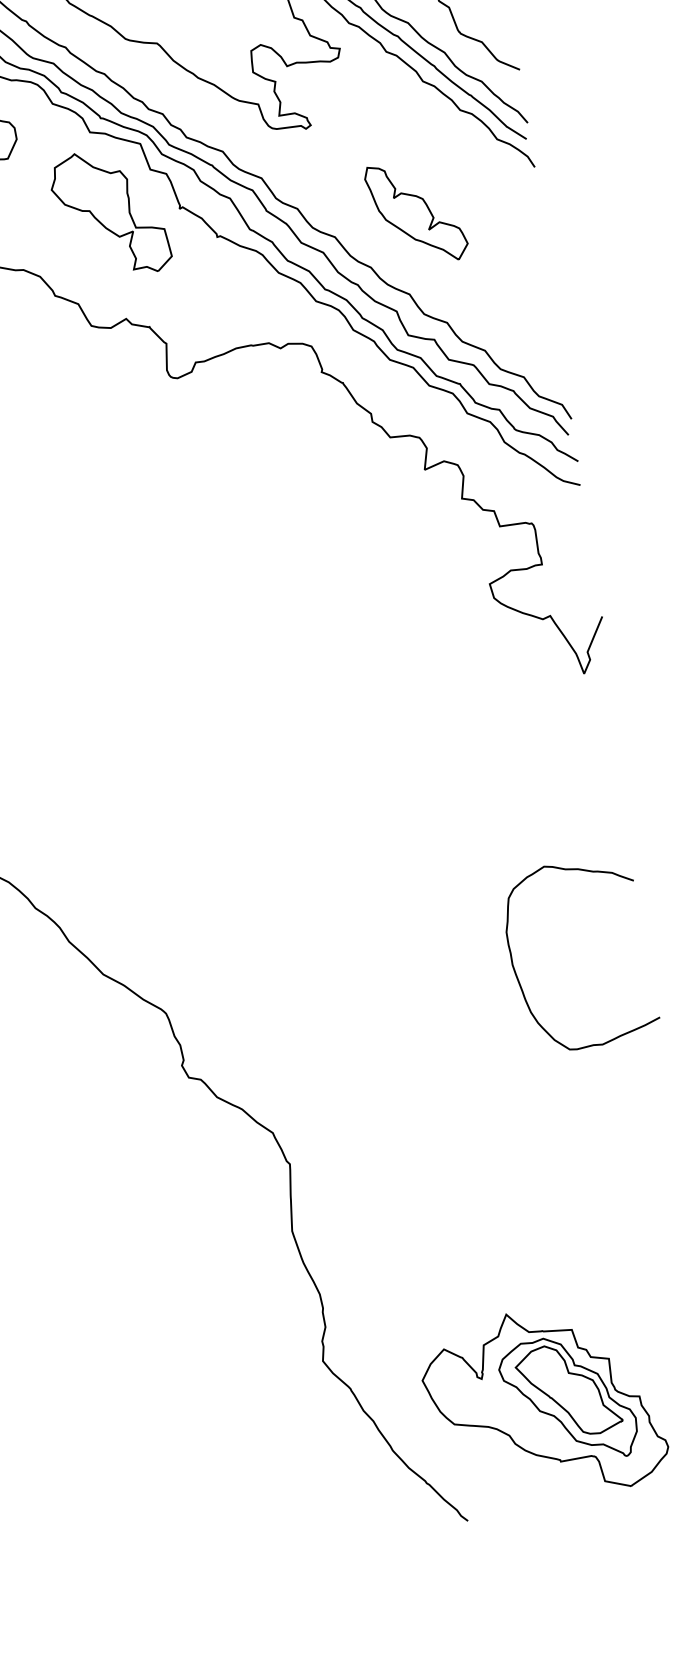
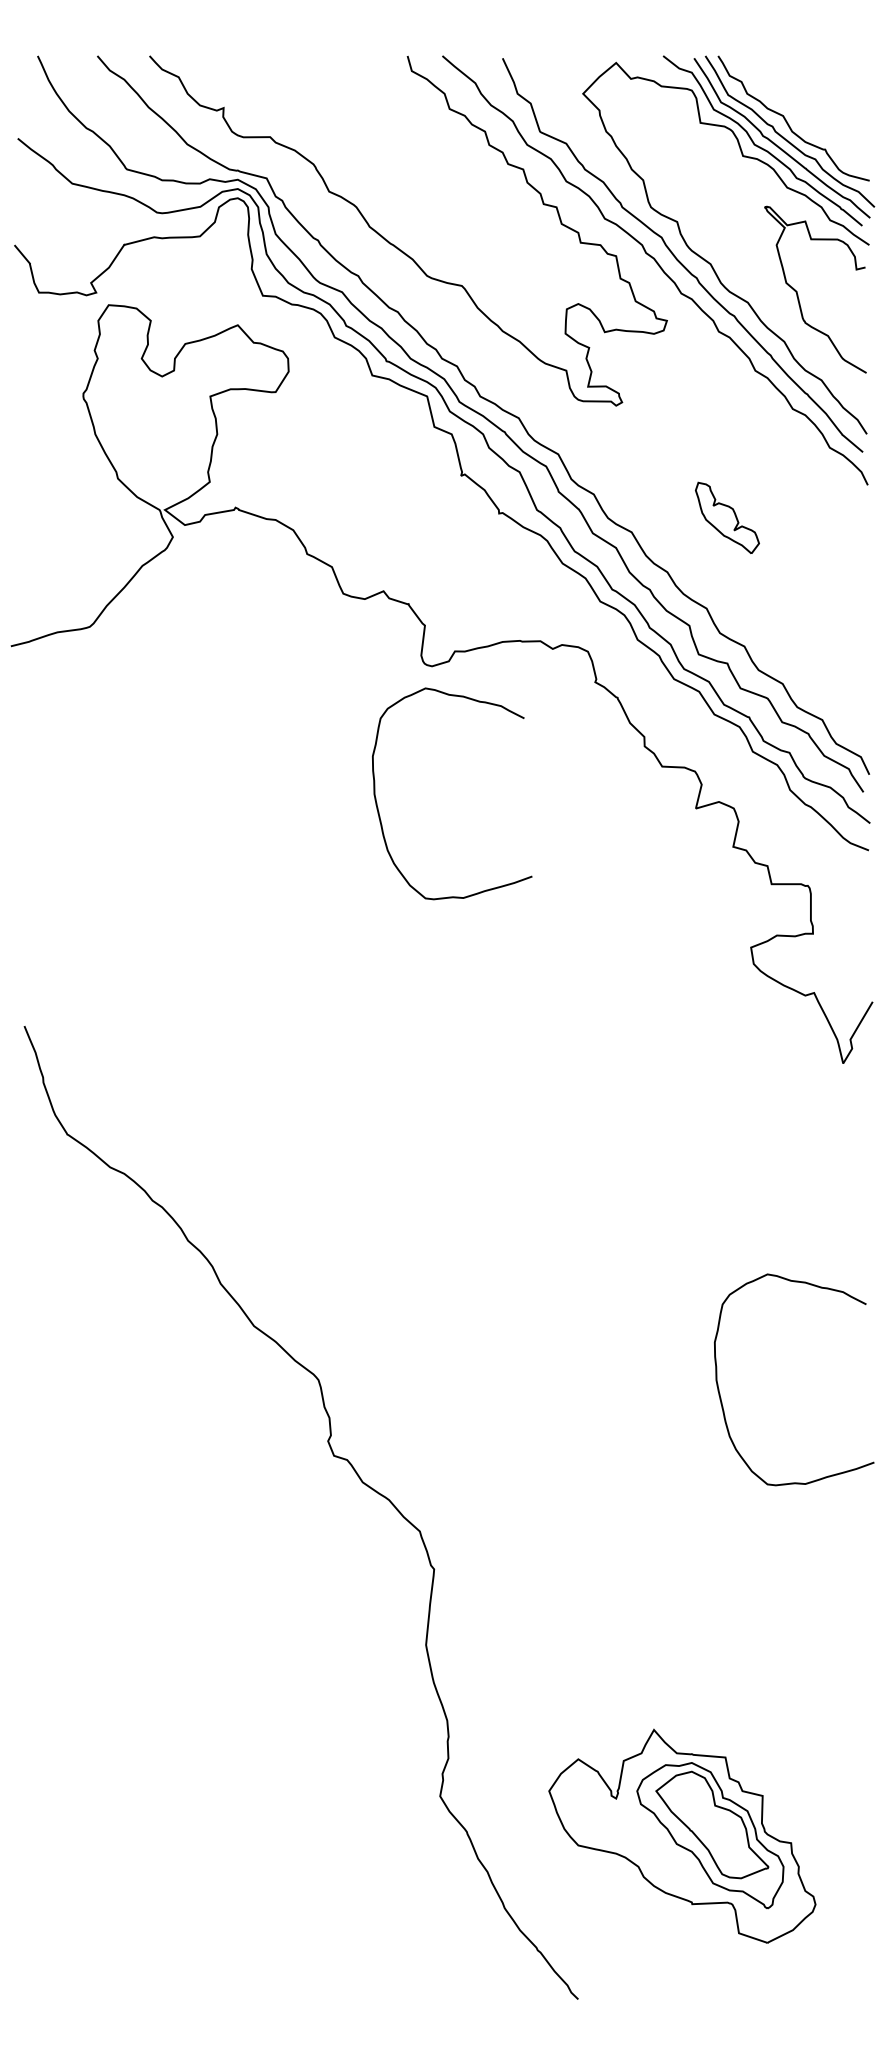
part: (110, 212) -> (382, 469), removed
part: (416, 212) -> (727, 517), size x0.6
curve: (149, 511) -> (379, 811), added
part: (543, 1403) -> (682, 1835), moved

